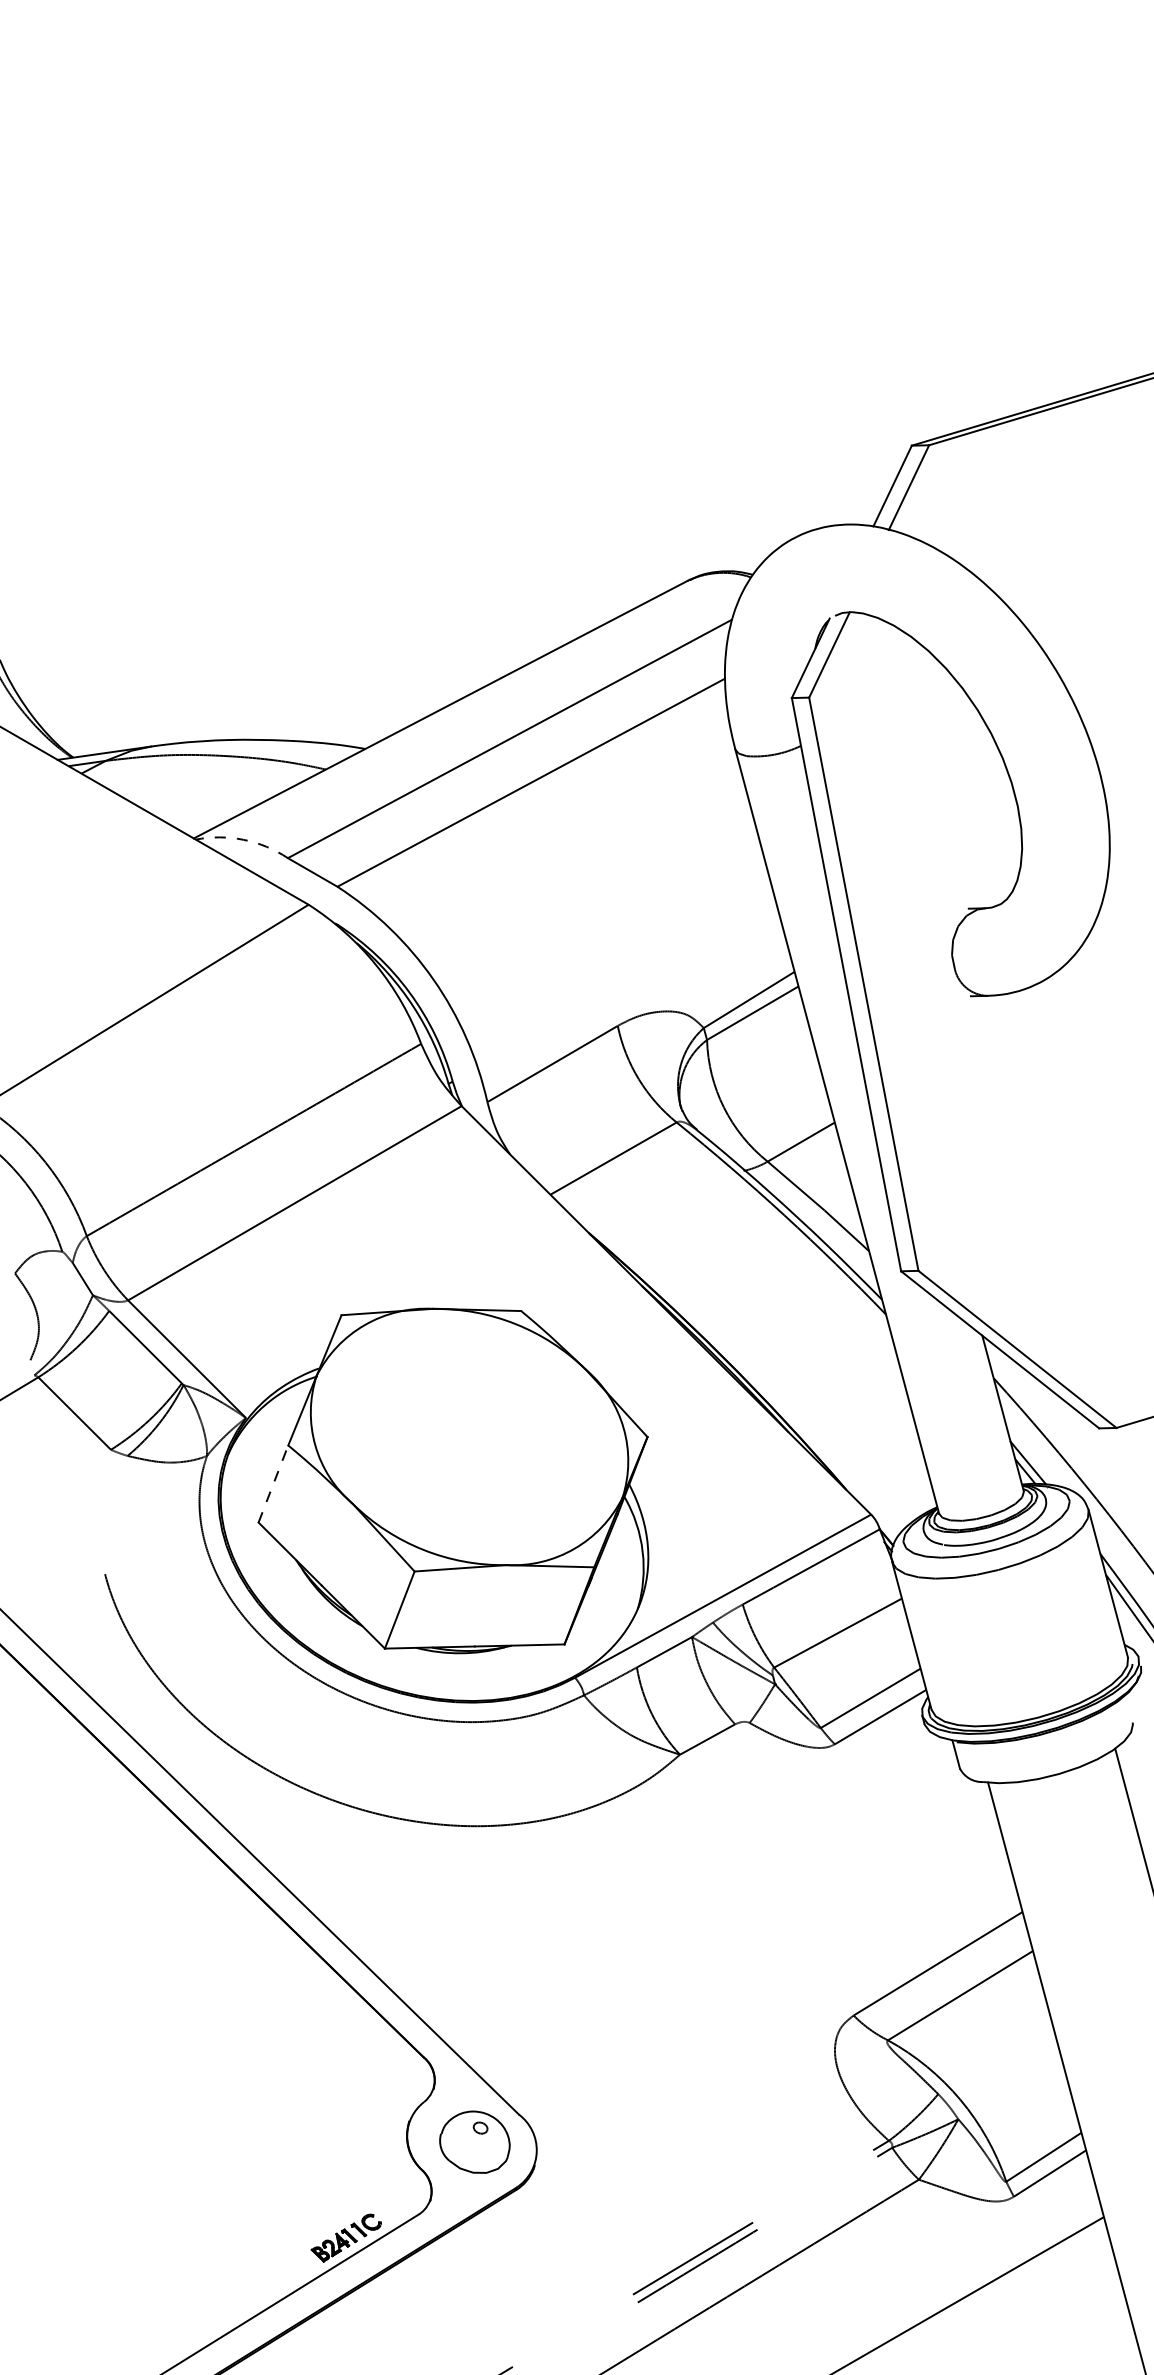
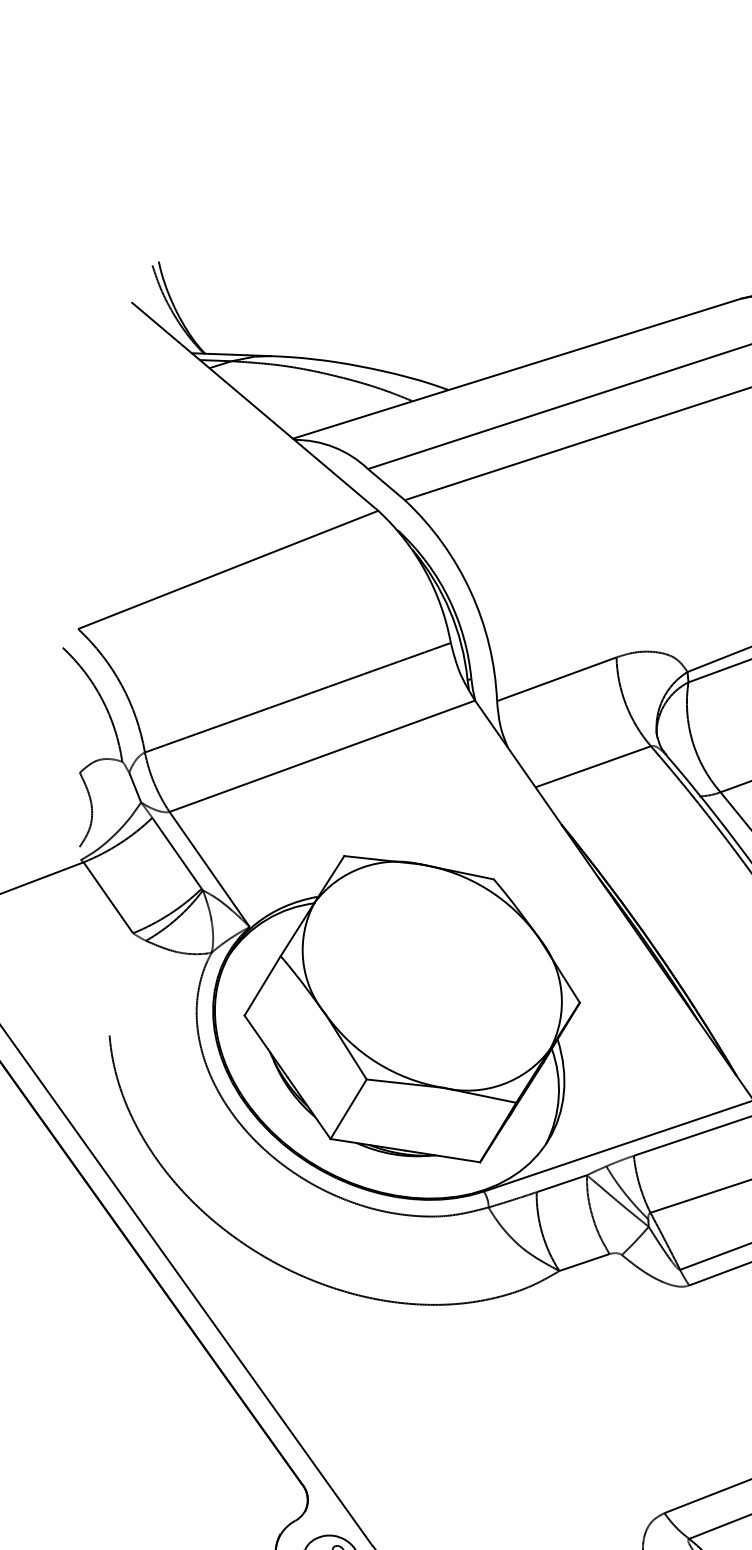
arc: (243, 839) -> (334, 446), dashed -> solid
line: (273, 1483) -> (262, 985), dashed -> solid

